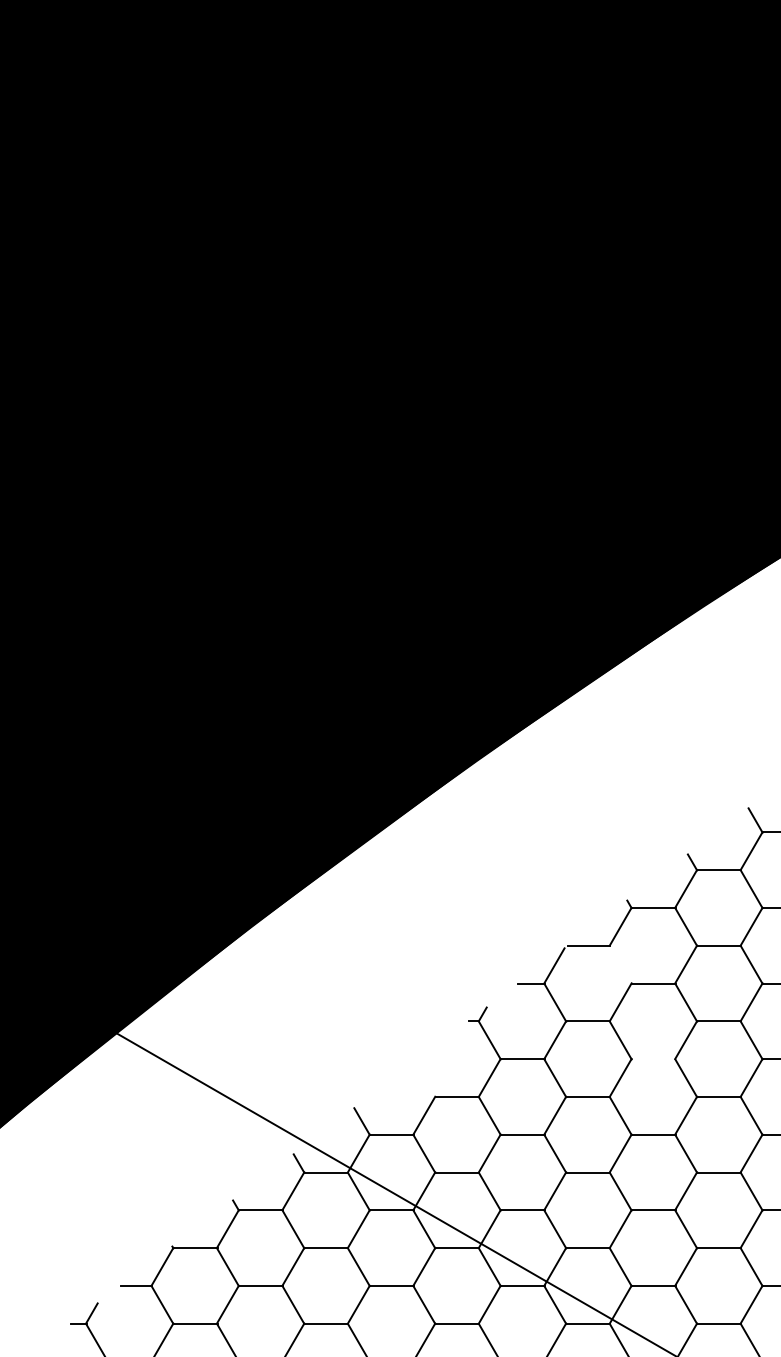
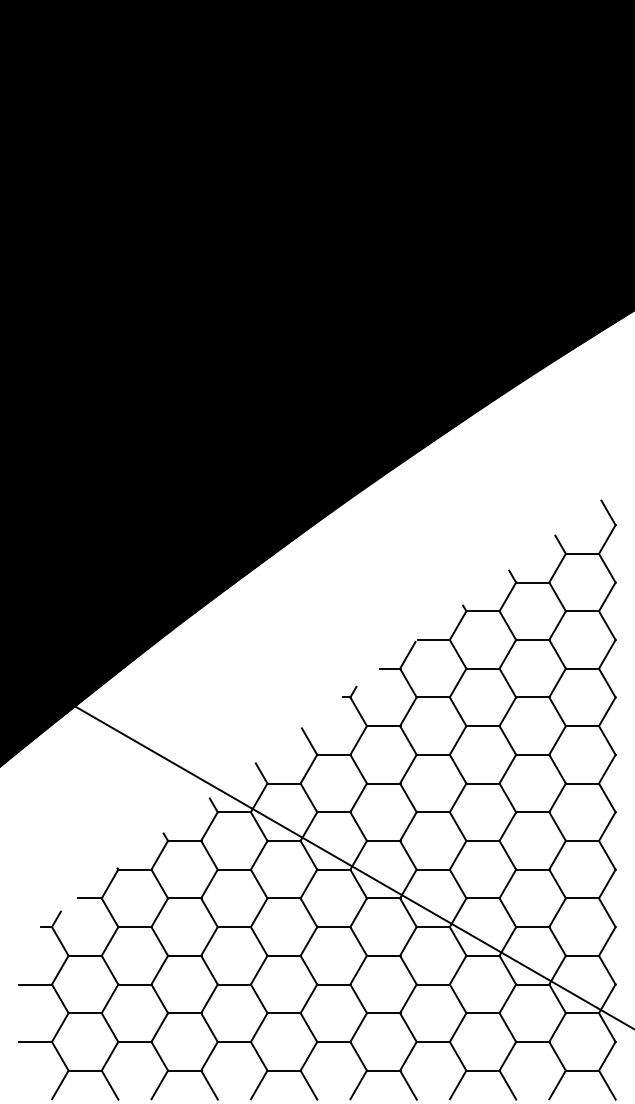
line: (619, 964) -> (457, 654), added
line: (652, 1059) -> (482, 726), added
line: (424, 1079) -> (309, 741), added

